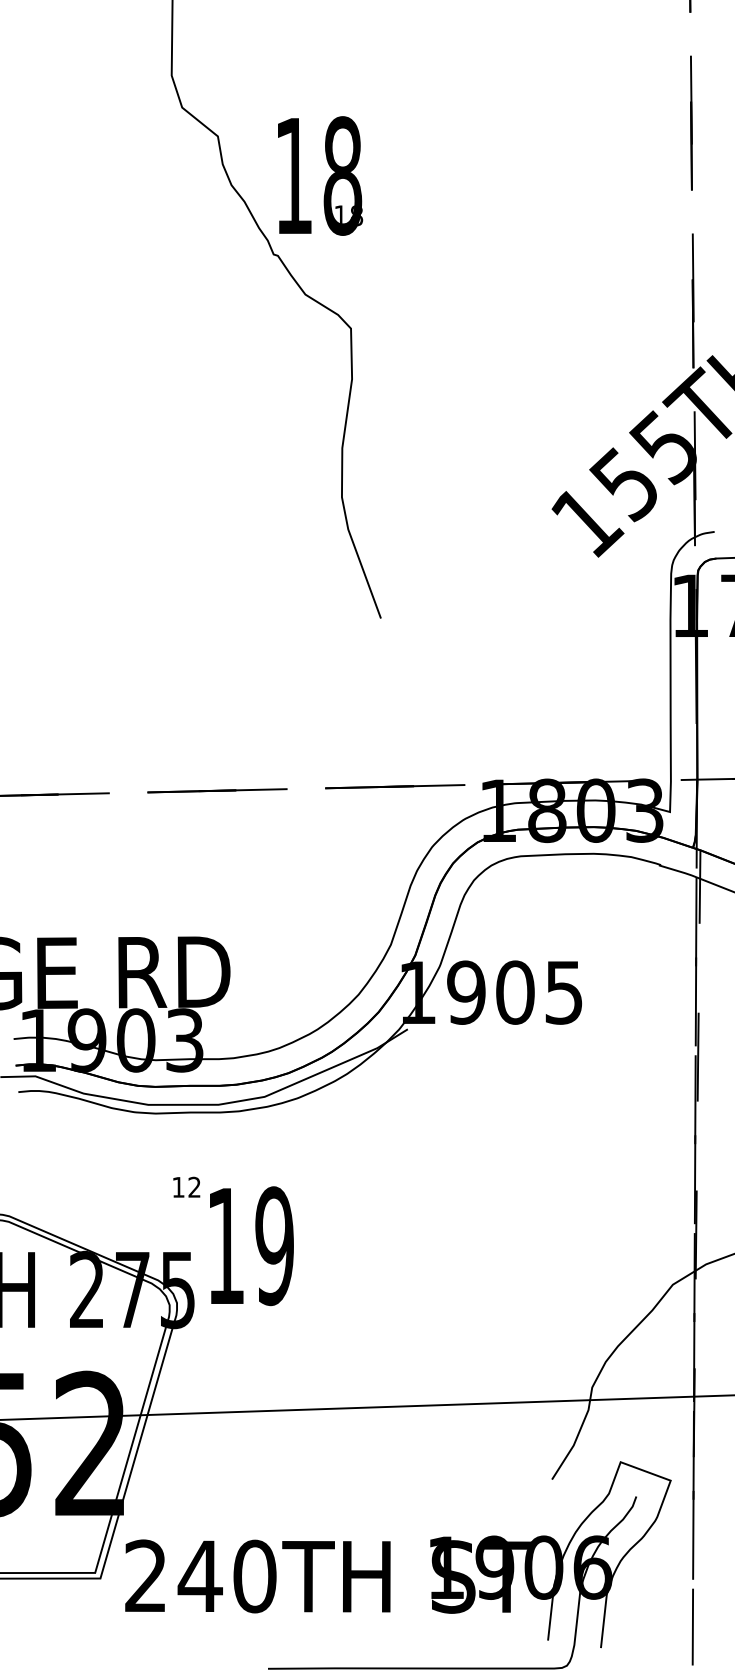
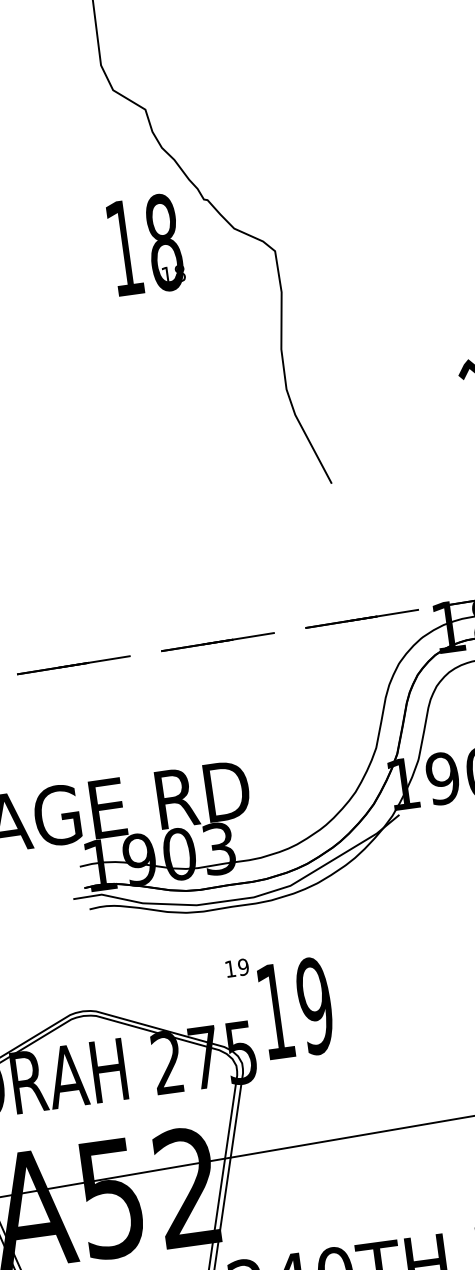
text: (320, 175) -> (146, 244), moved
text: (194, 1186) -> (243, 966), 12 -> 19

